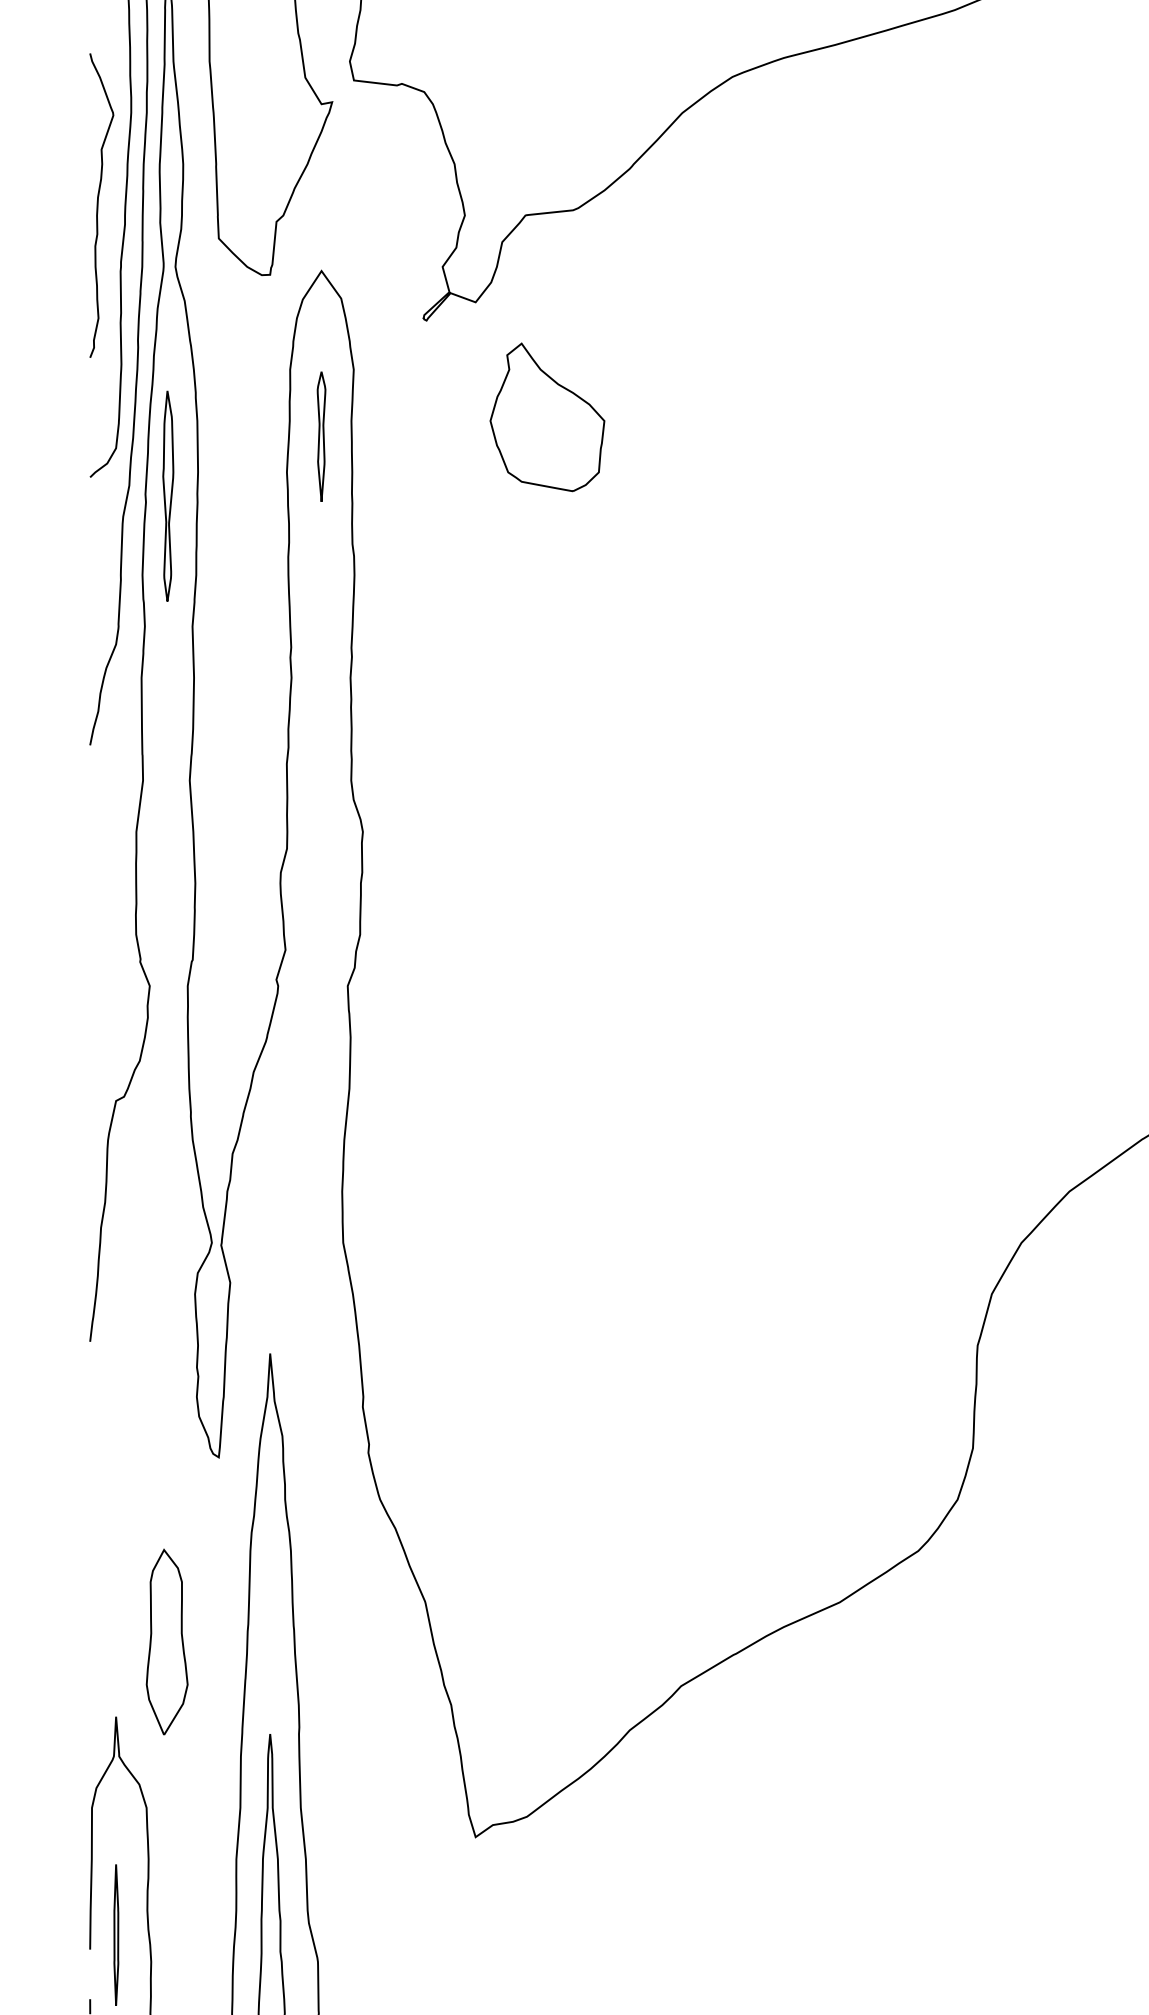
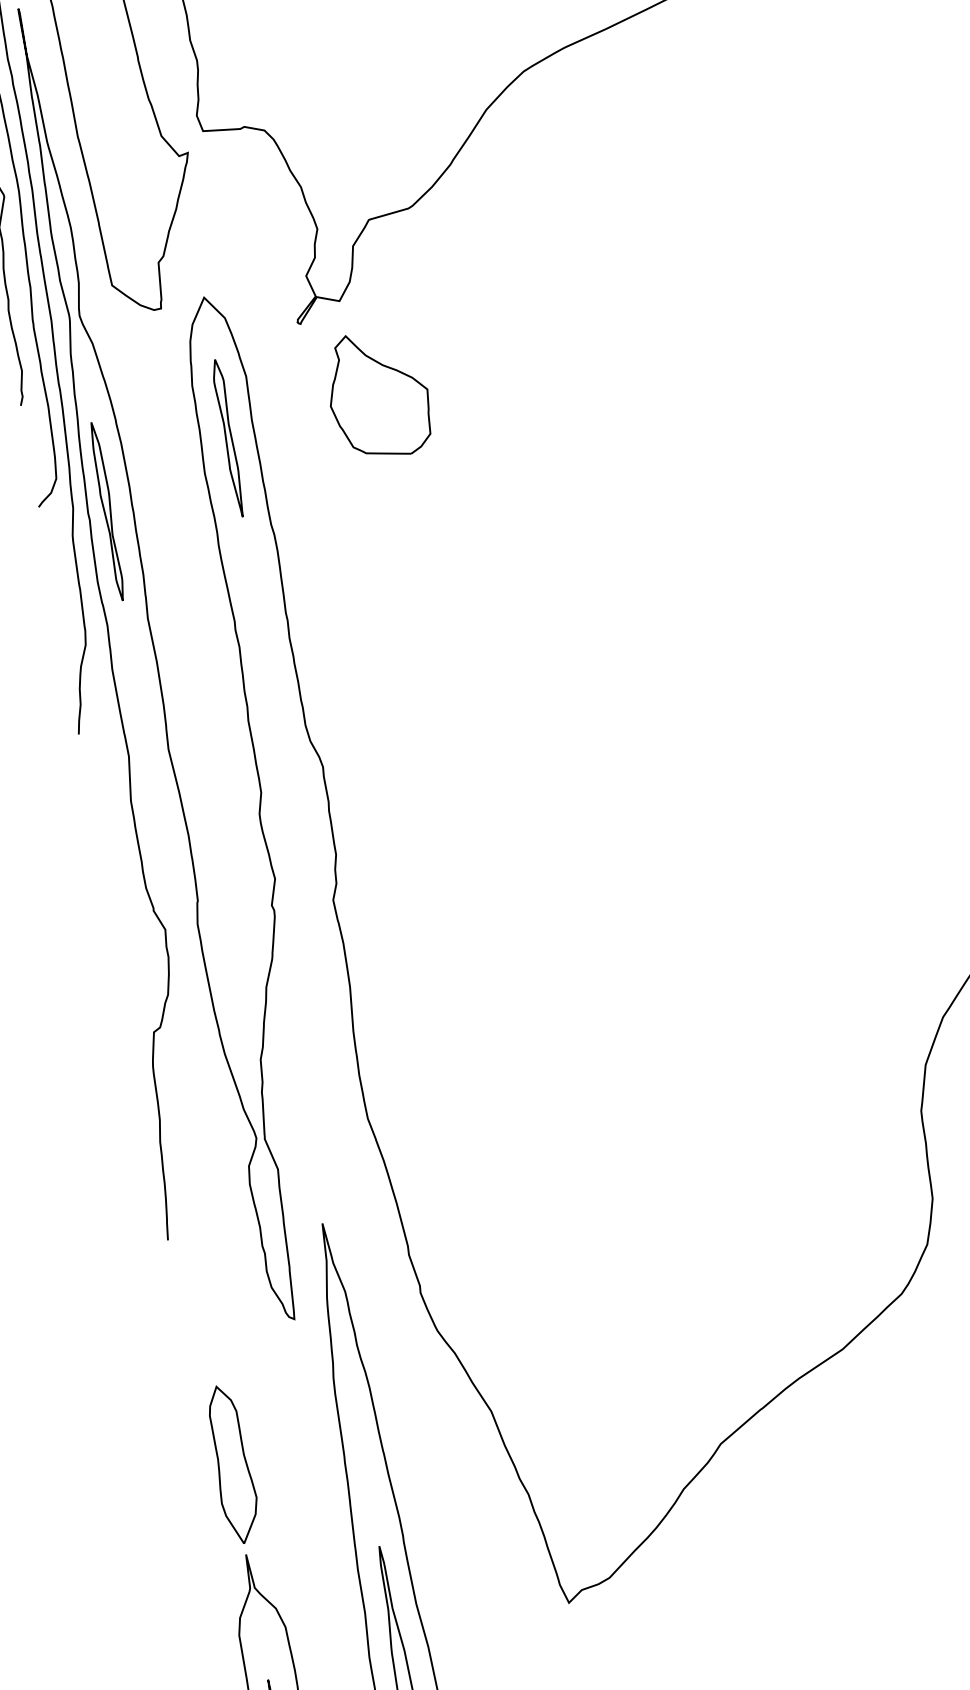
part: (547, 417) -> (378, 394), moved
part: (321, 436) -> (228, 437), size x1.43
part: (166, 1641) -> (232, 1464), moved

